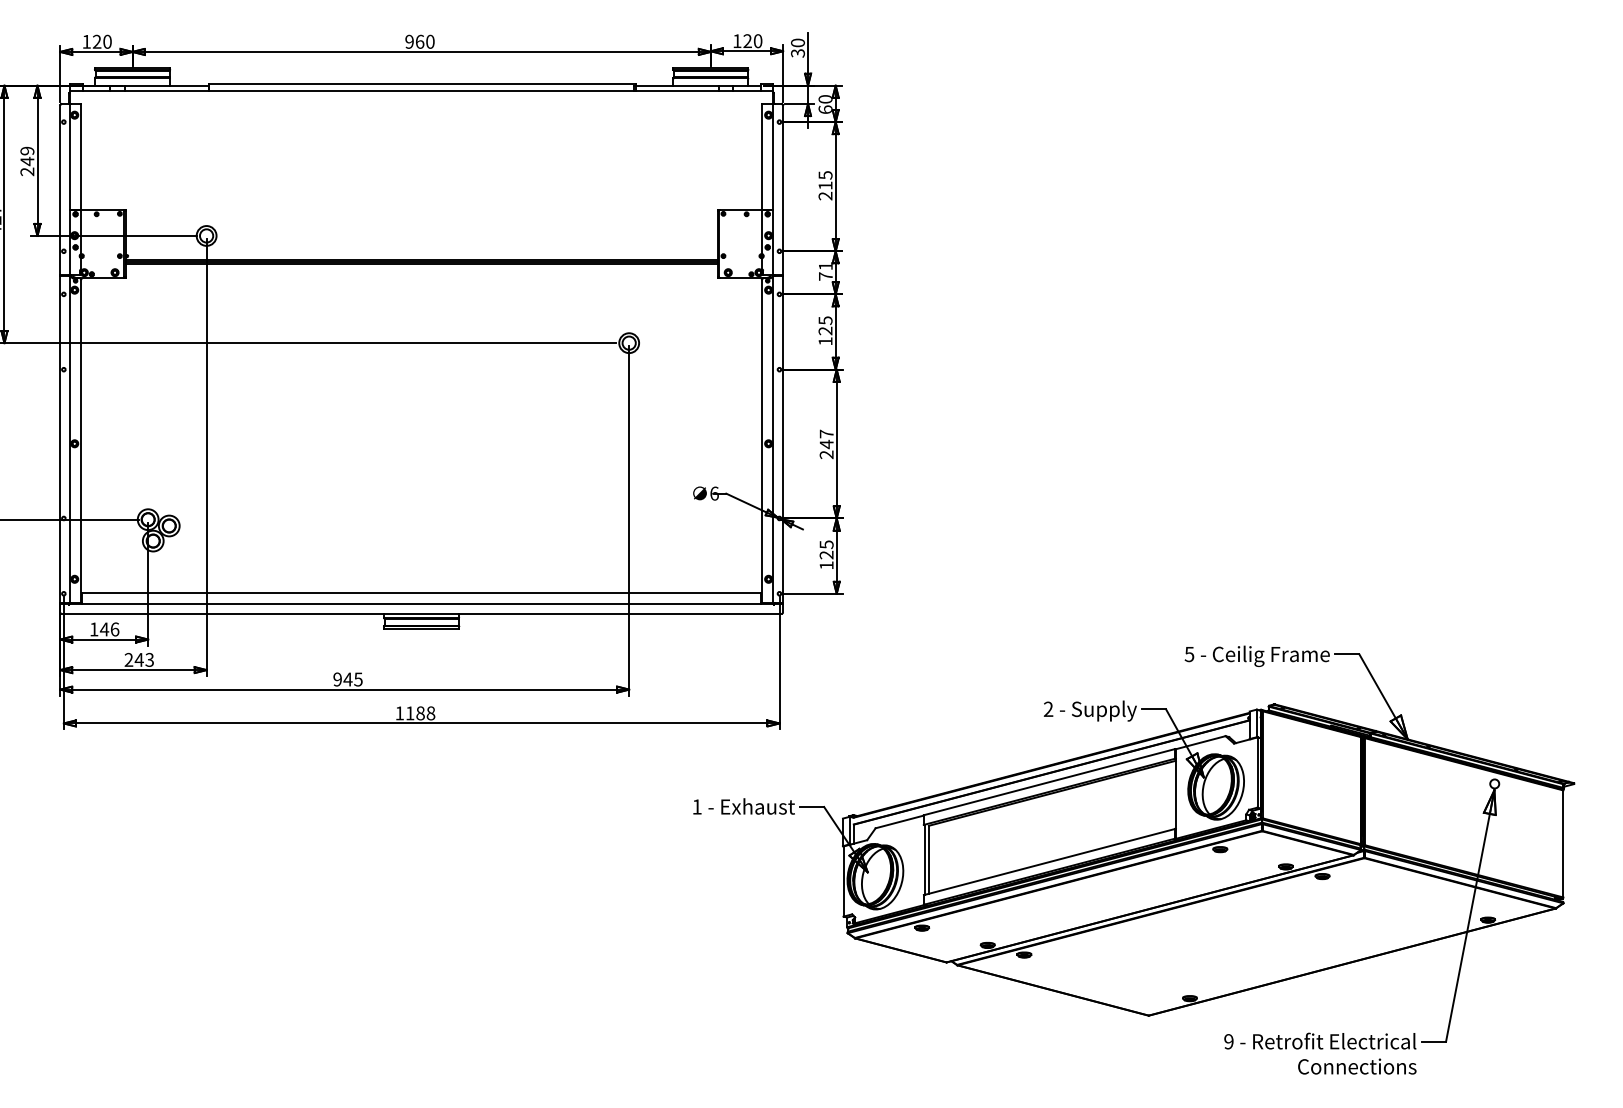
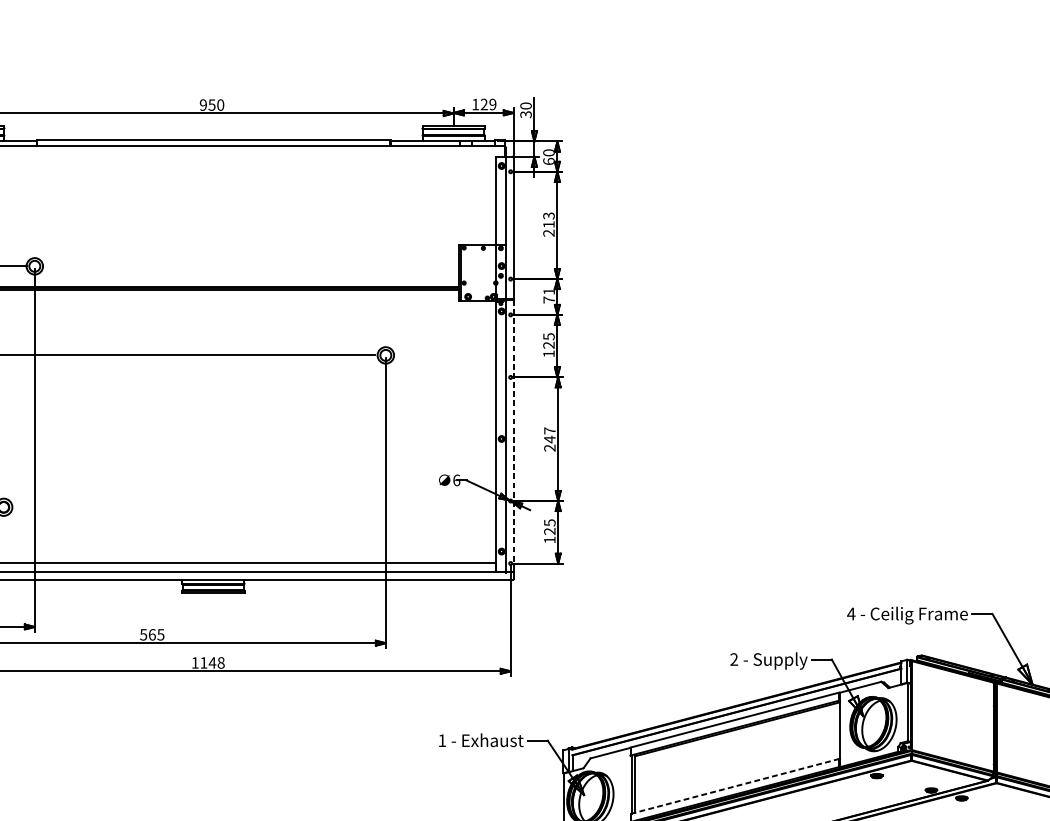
text: (419, 41) -> (211, 104), 960 -> 950
text: (757, 41) -> (492, 104), 120 -> 129
text: (825, 175) -> (548, 216), 215 -> 213
line: (783, 439) -> (514, 435), solid -> dashed
text: (1189, 654) -> (851, 614), 5 -> 4
text: (342, 679) -> (147, 634), 945 -> 565
text: (420, 713) -> (212, 663), 1188 -> 1148
line: (1049, 862) -> (734, 786), solid -> dashed

